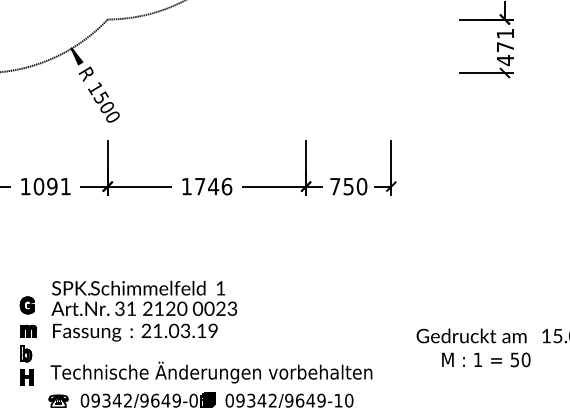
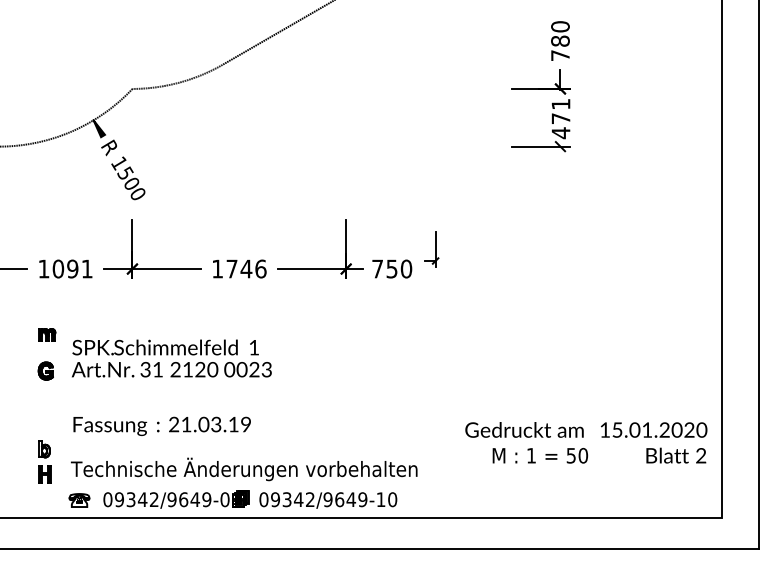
part: (385, 167) -> (431, 248), size x0.6
text: (143, 298) -> (171, 358), moved
part: (27, 304) -> (45, 370), moved
part: (28, 330) -> (47, 334), moved

